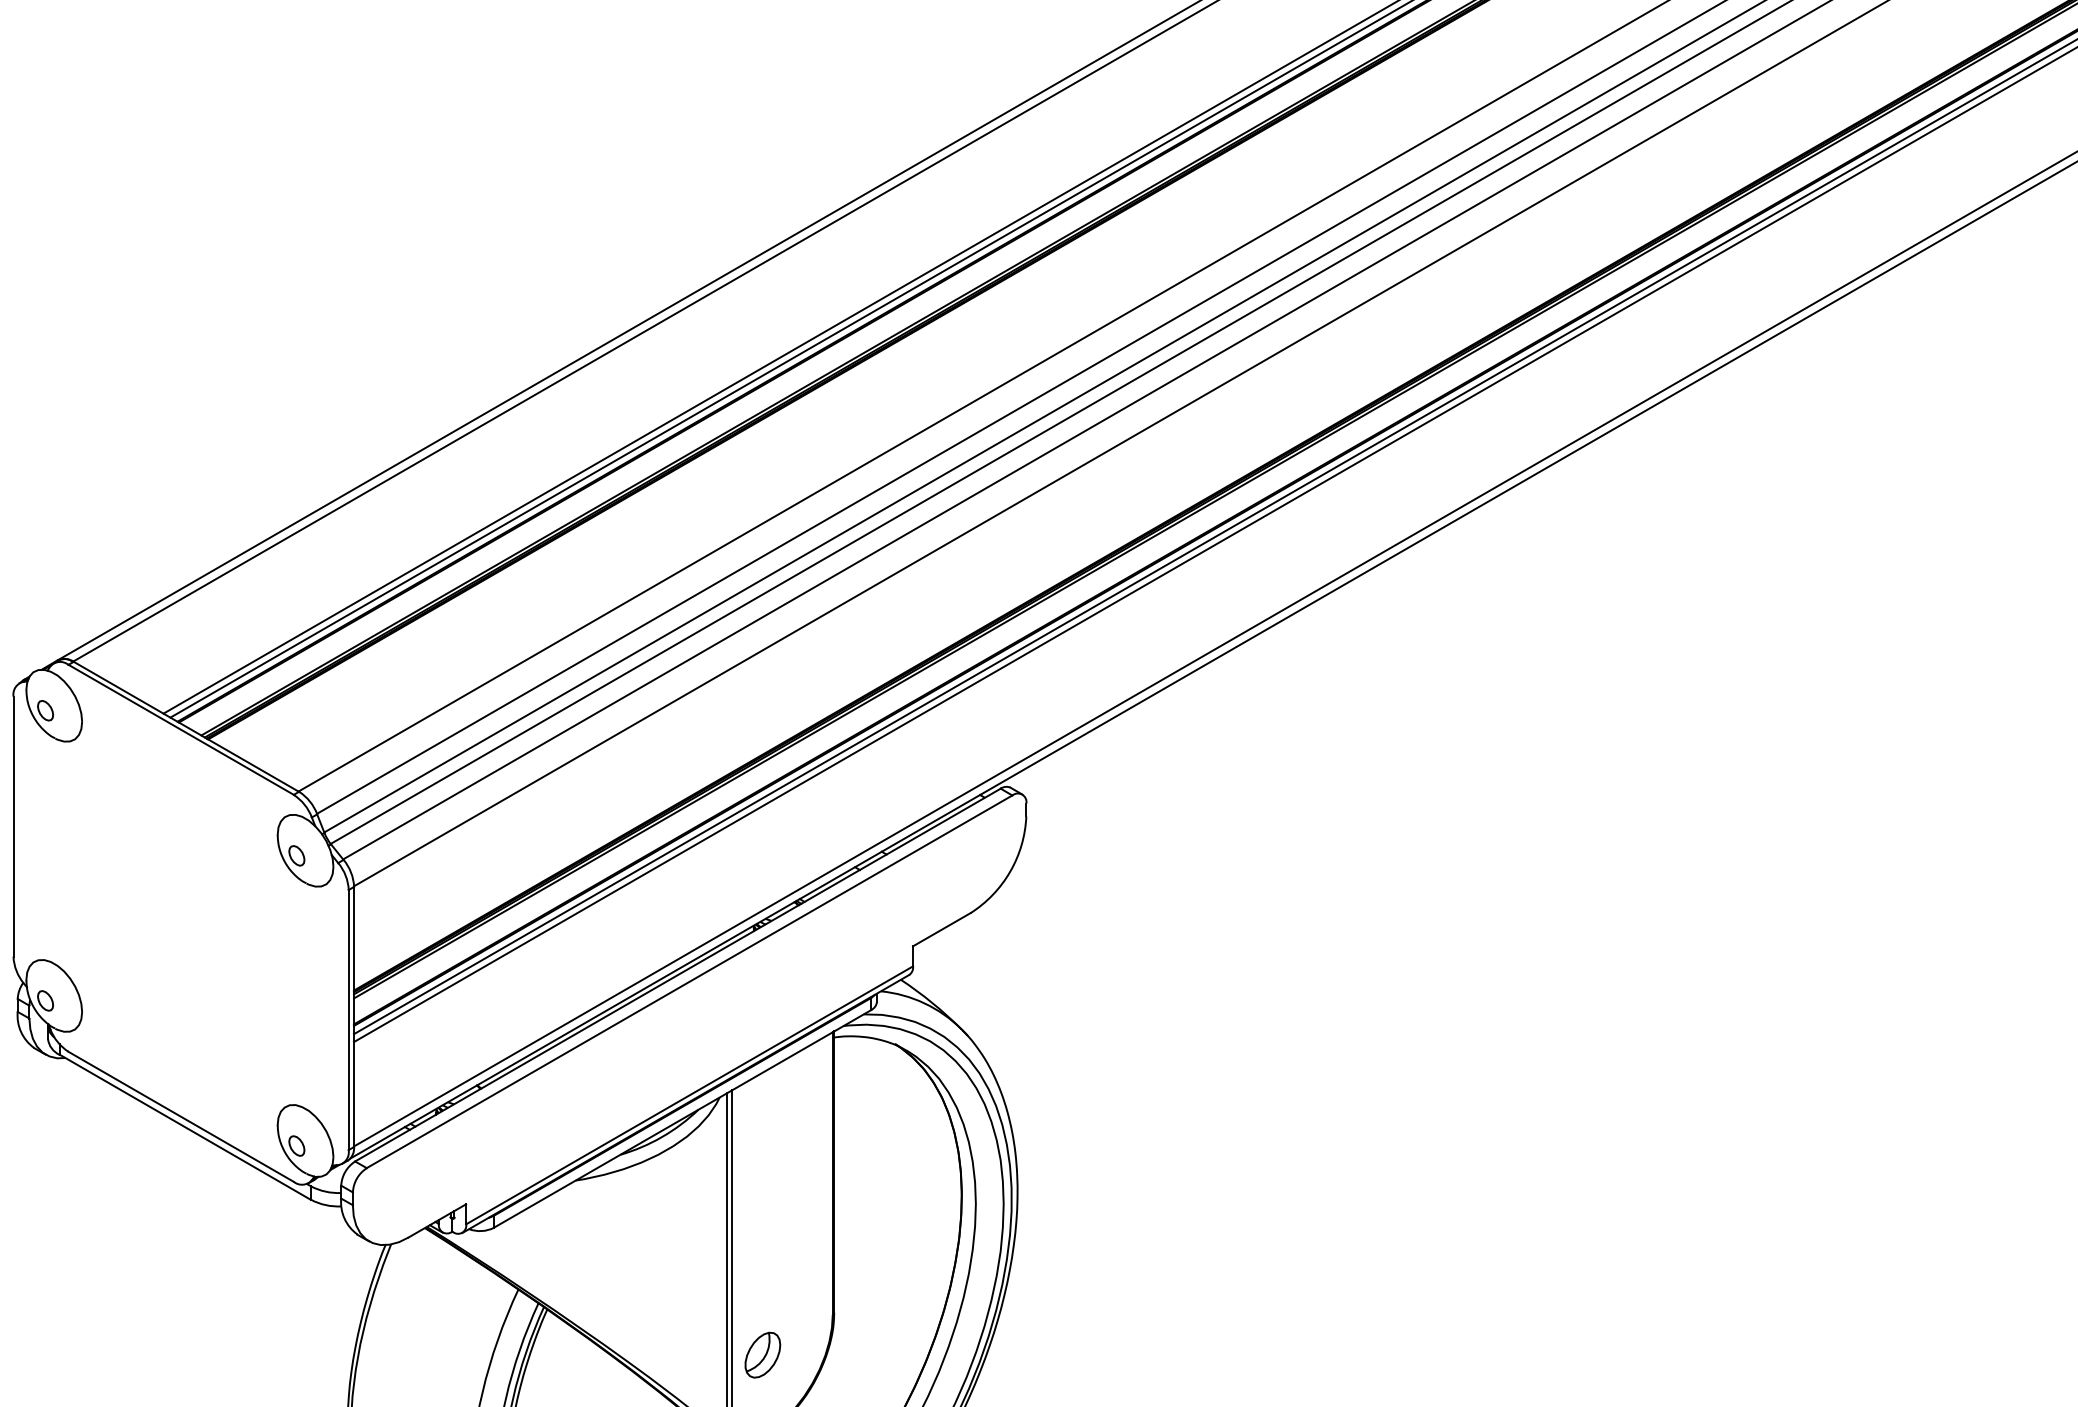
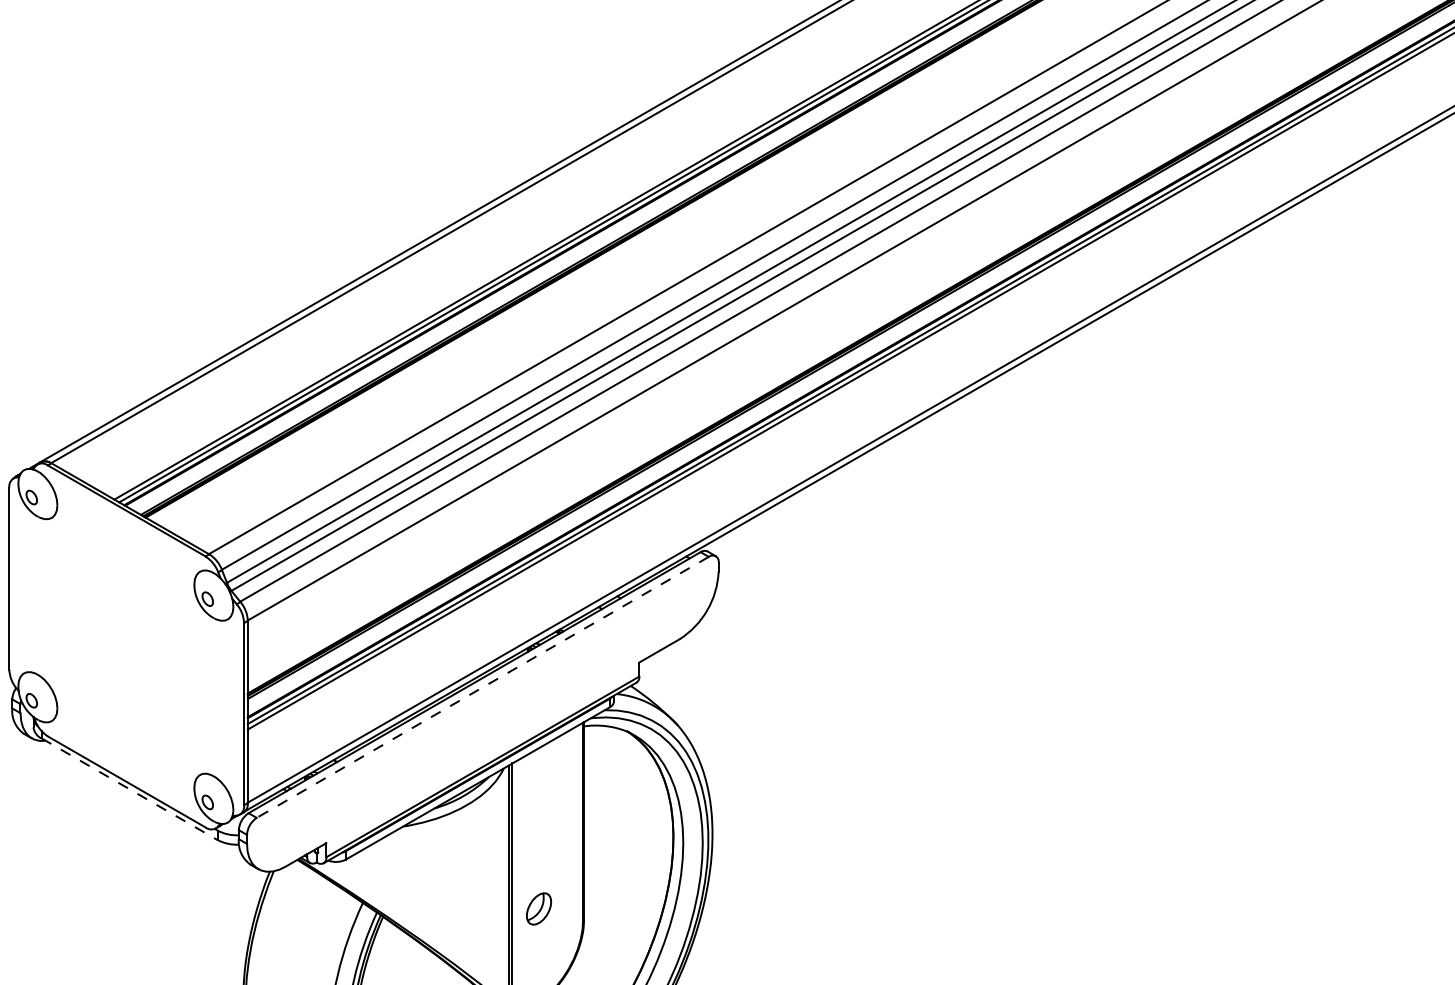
line: (689, 981) -> (482, 687), solid -> dashed
line: (185, 1127) -> (129, 789), solid -> dashed
part: (762, 1354) -> (538, 908), moved

